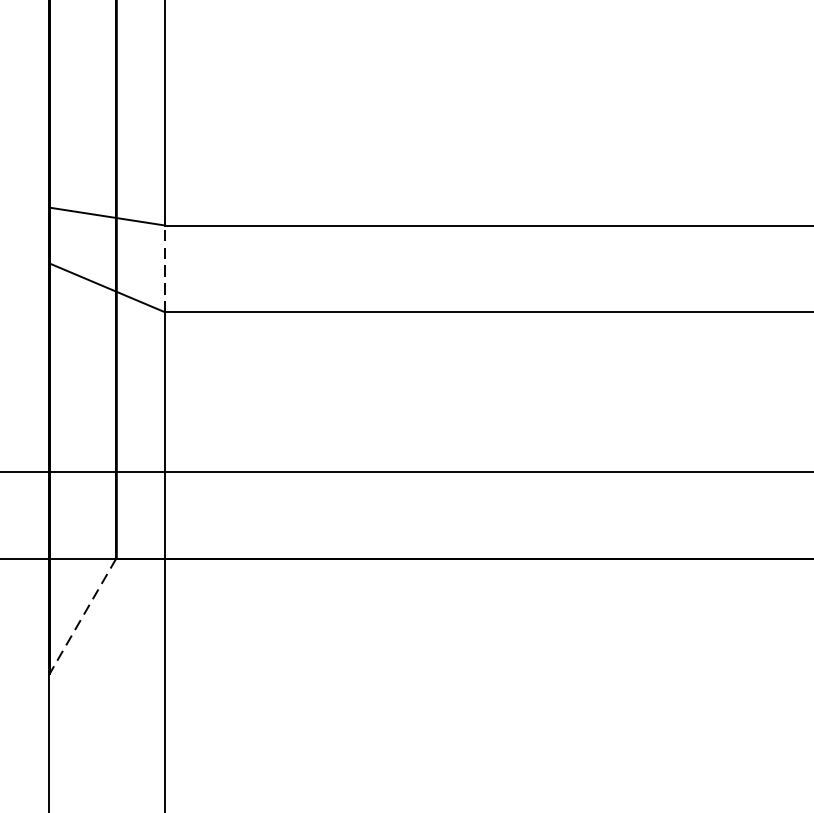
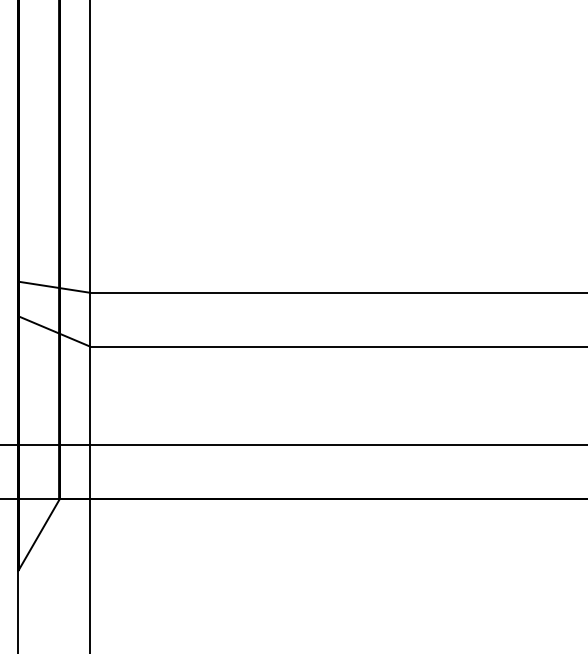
line: (165, 268) -> (90, 319), dashed -> solid
line: (81, 617) -> (38, 535), dashed -> solid

